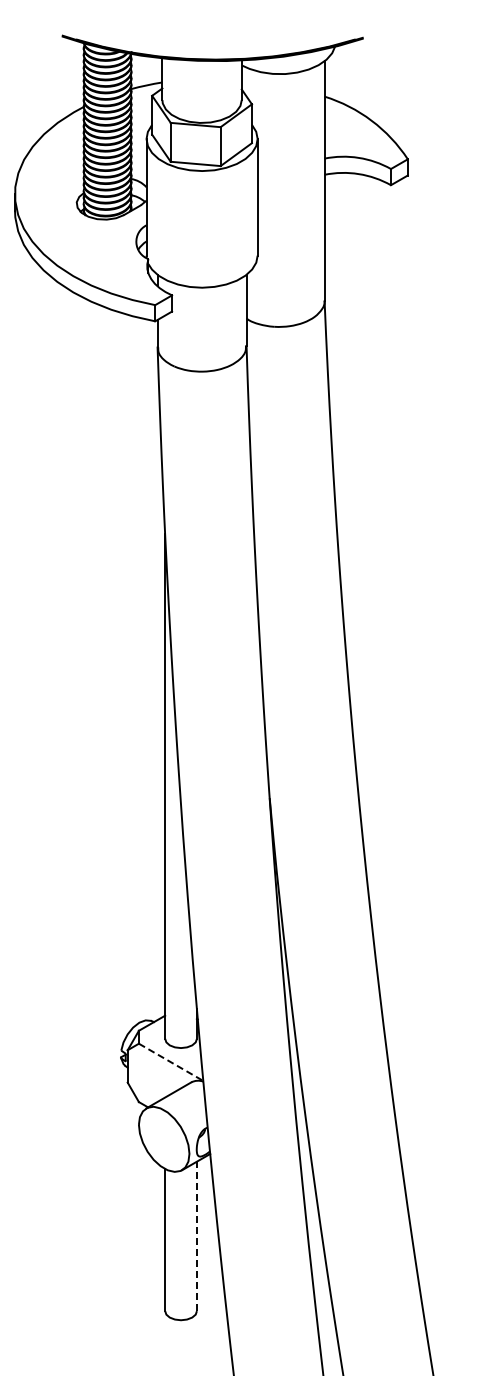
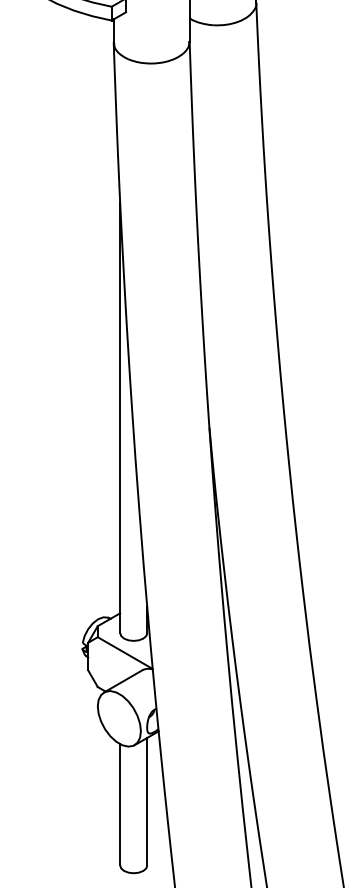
line: (171, 1062) -> (125, 653), dashed -> solid
line: (196, 1236) -> (146, 801), dashed -> solid

